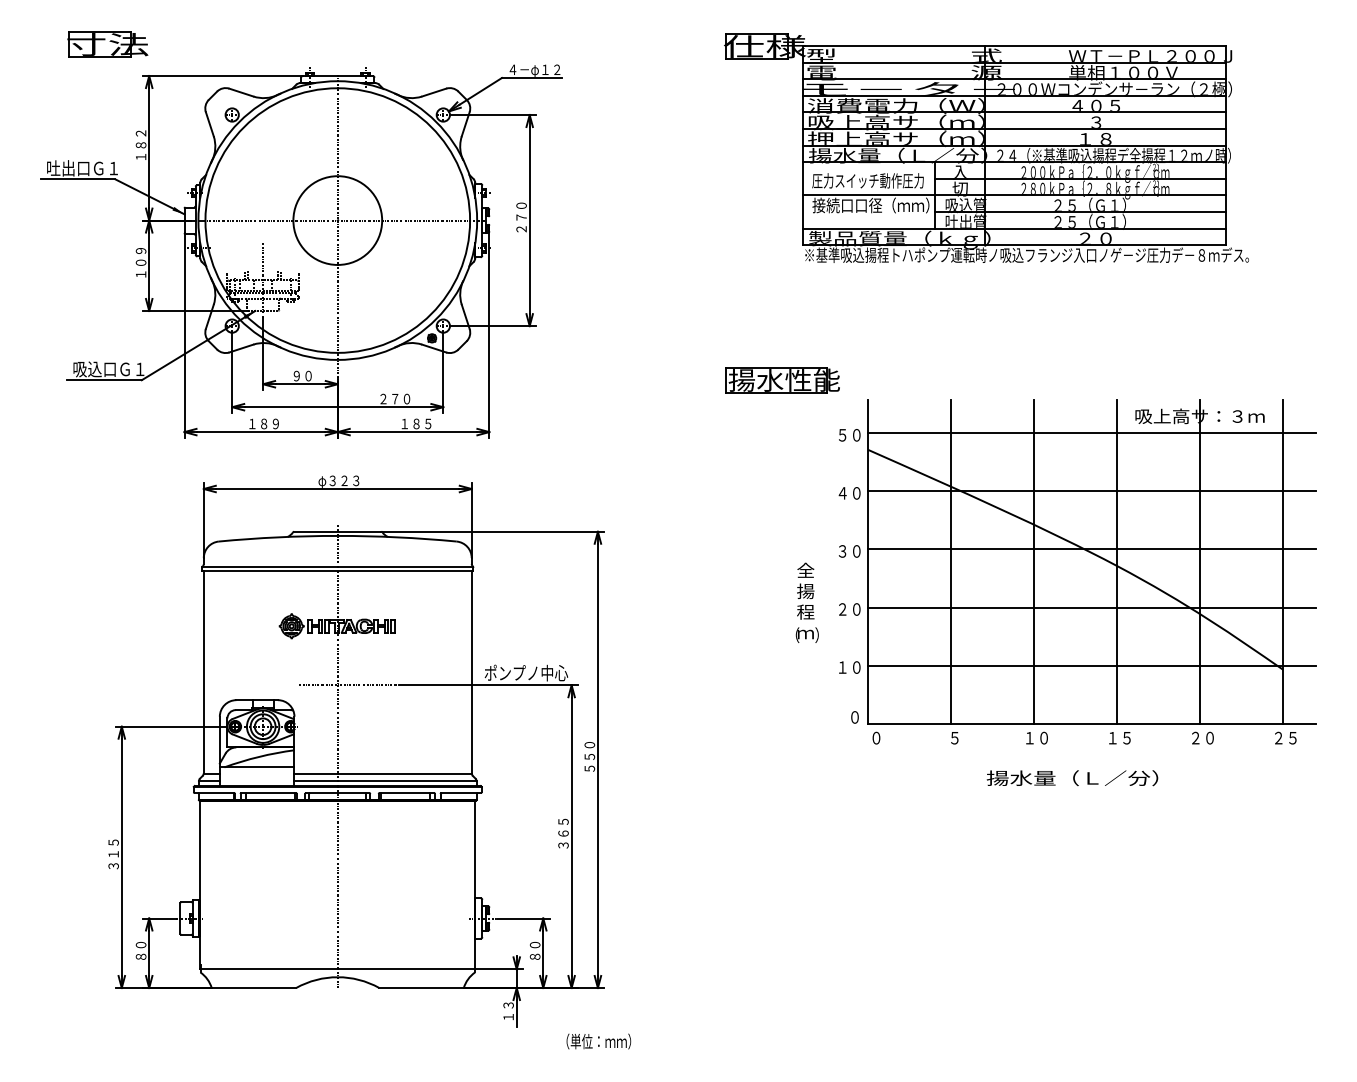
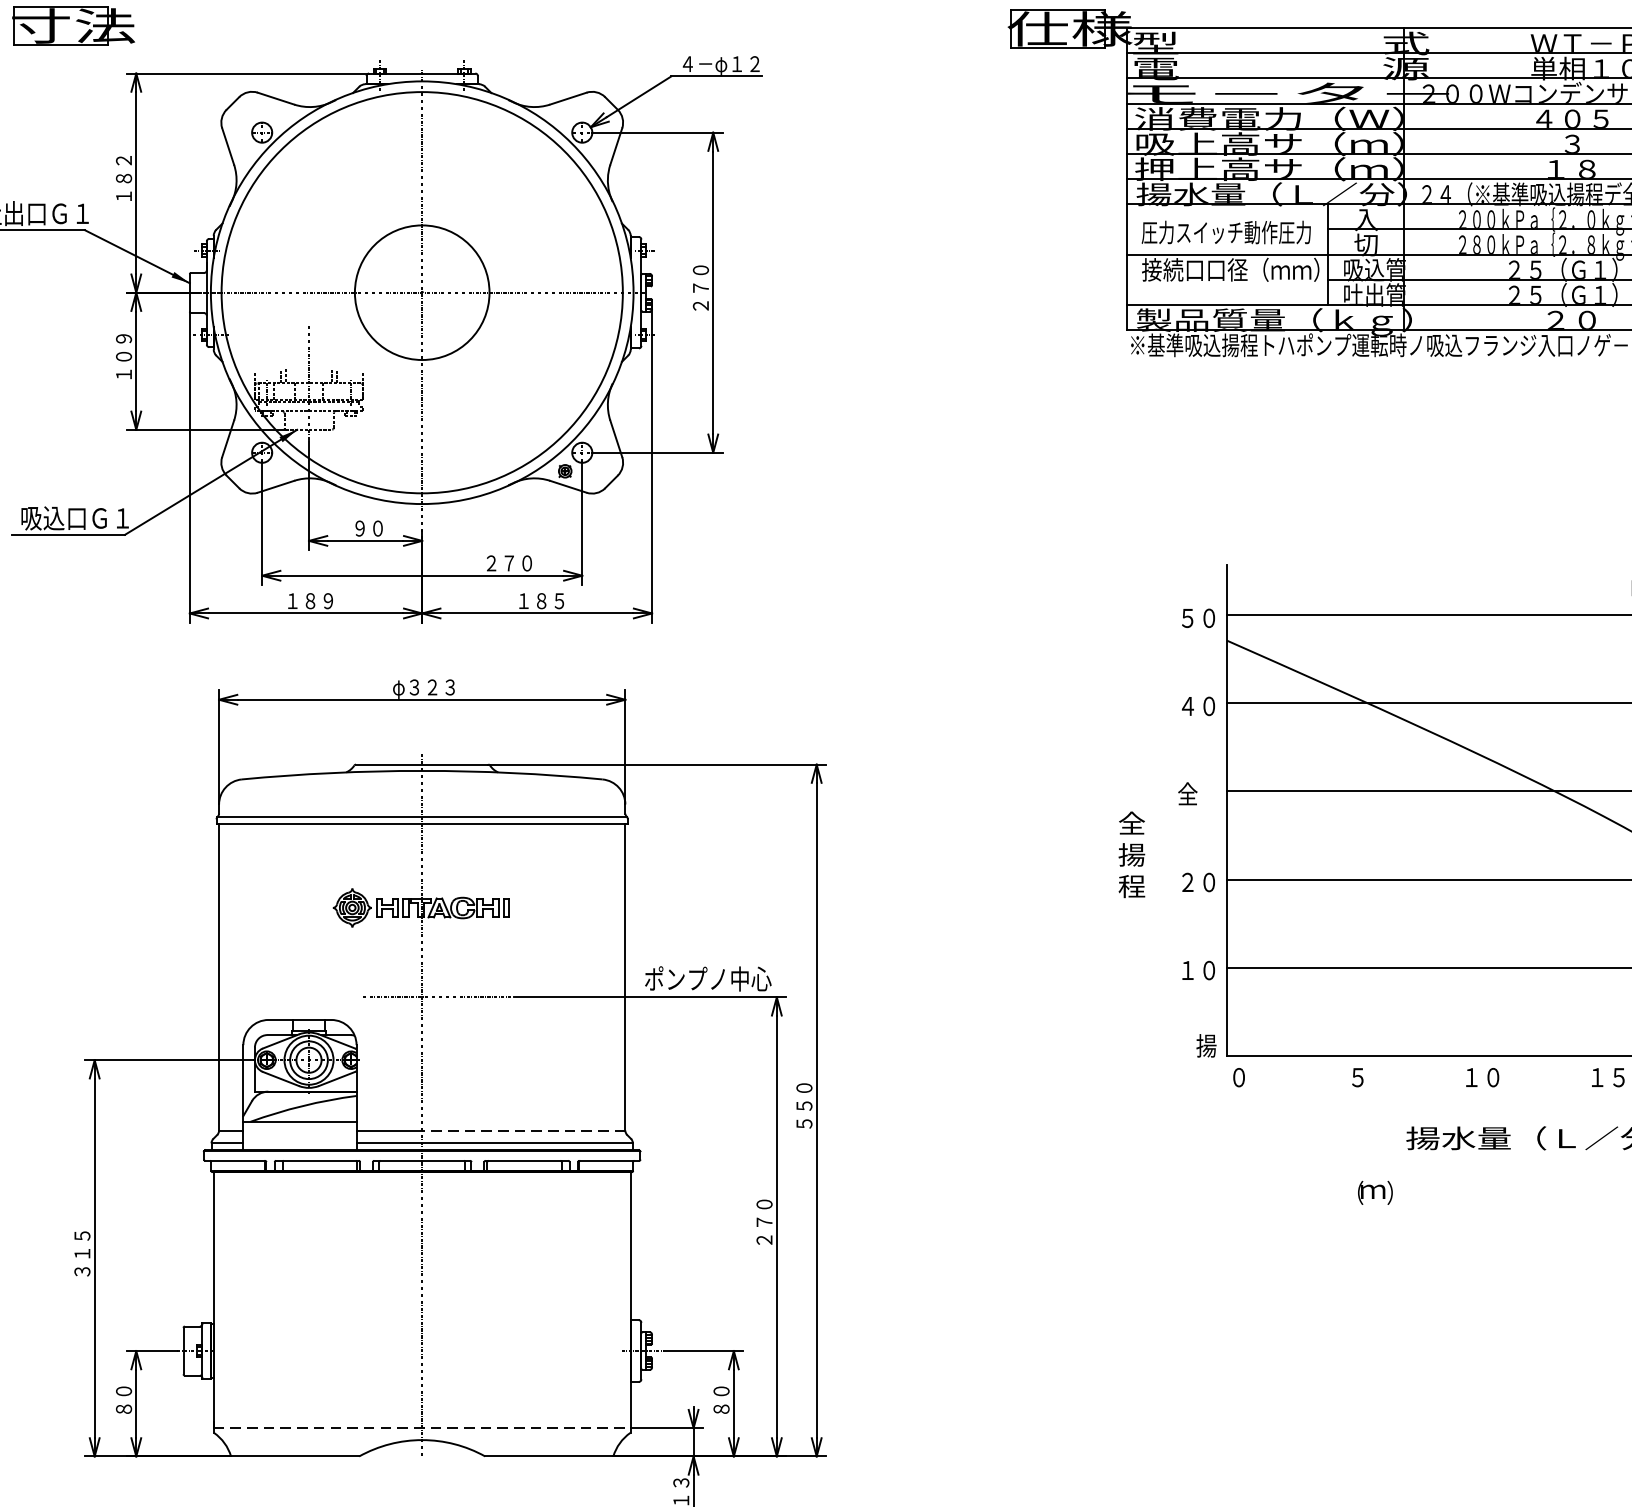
part: (782, 380) -> (1096, 535), removed
text: (848, 550) -> (1196, 793), ３０ -> 全
line: (951, 561) -> (1352, 809), removed
line: (1034, 561) -> (1478, 809), removed
line: (1117, 561) -> (1604, 809), removed
text: (806, 634) -> (1374, 1191), moved
text: (854, 716) -> (1205, 1044), ０ -> 揚
line: (404, 773) -> (523, 1131), solid -> dashed
text: (563, 833) -> (764, 1222), ３６５ -> ２７０
line: (338, 969) -> (423, 1428), solid -> dashed

